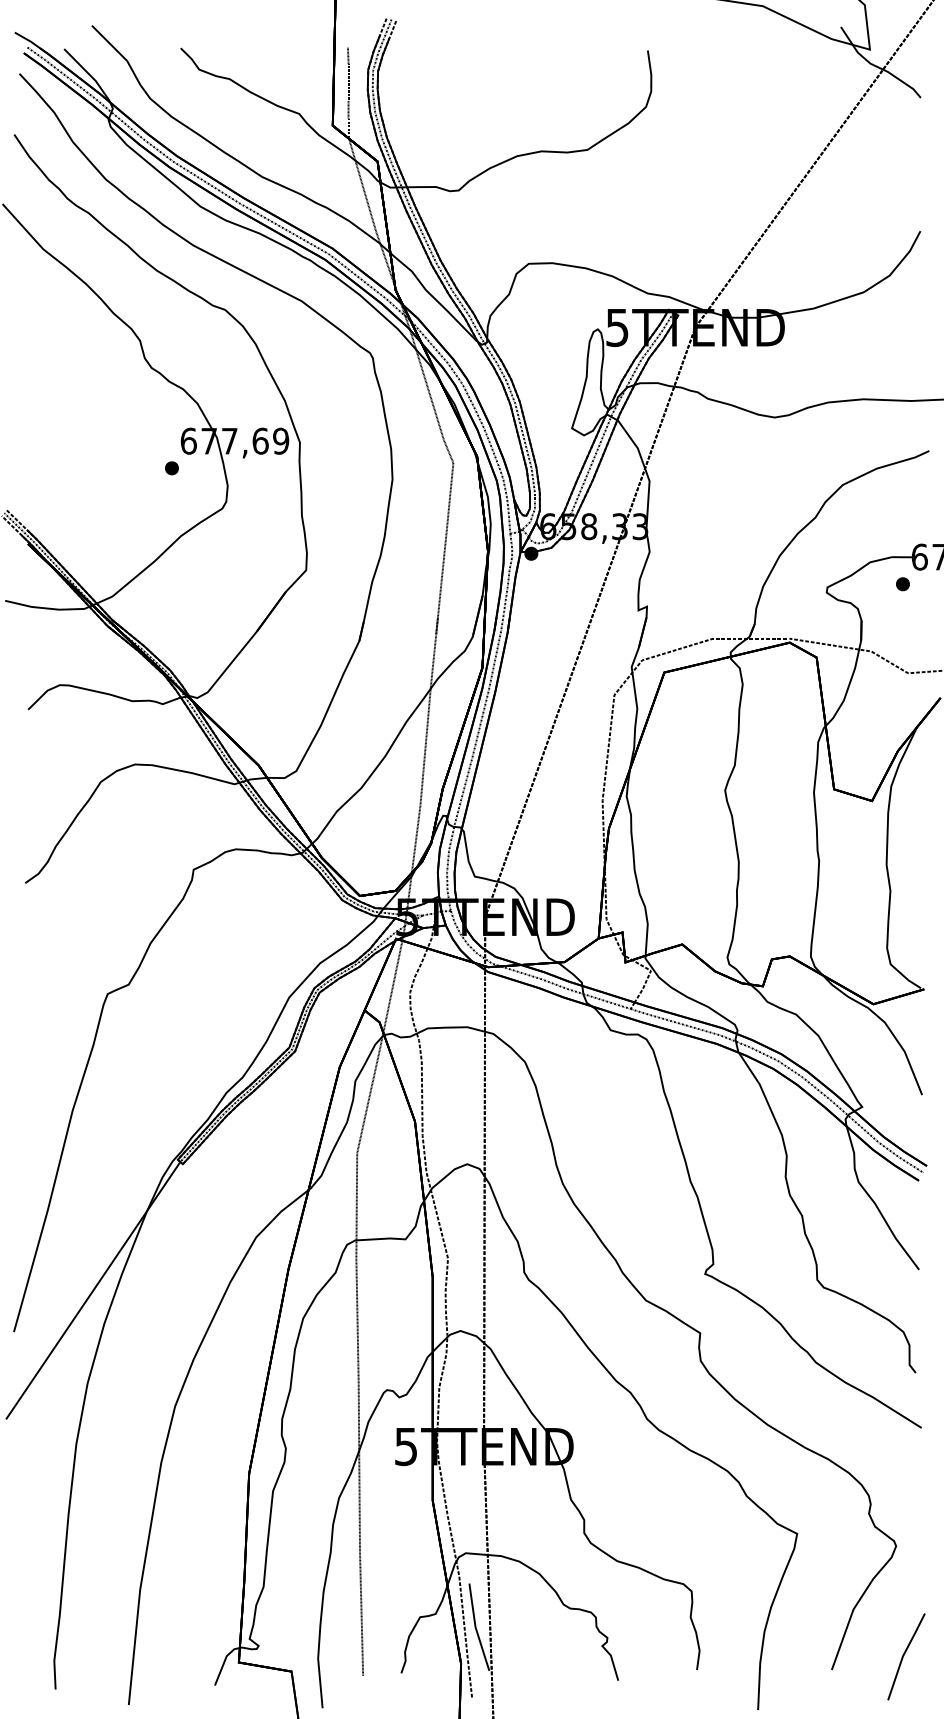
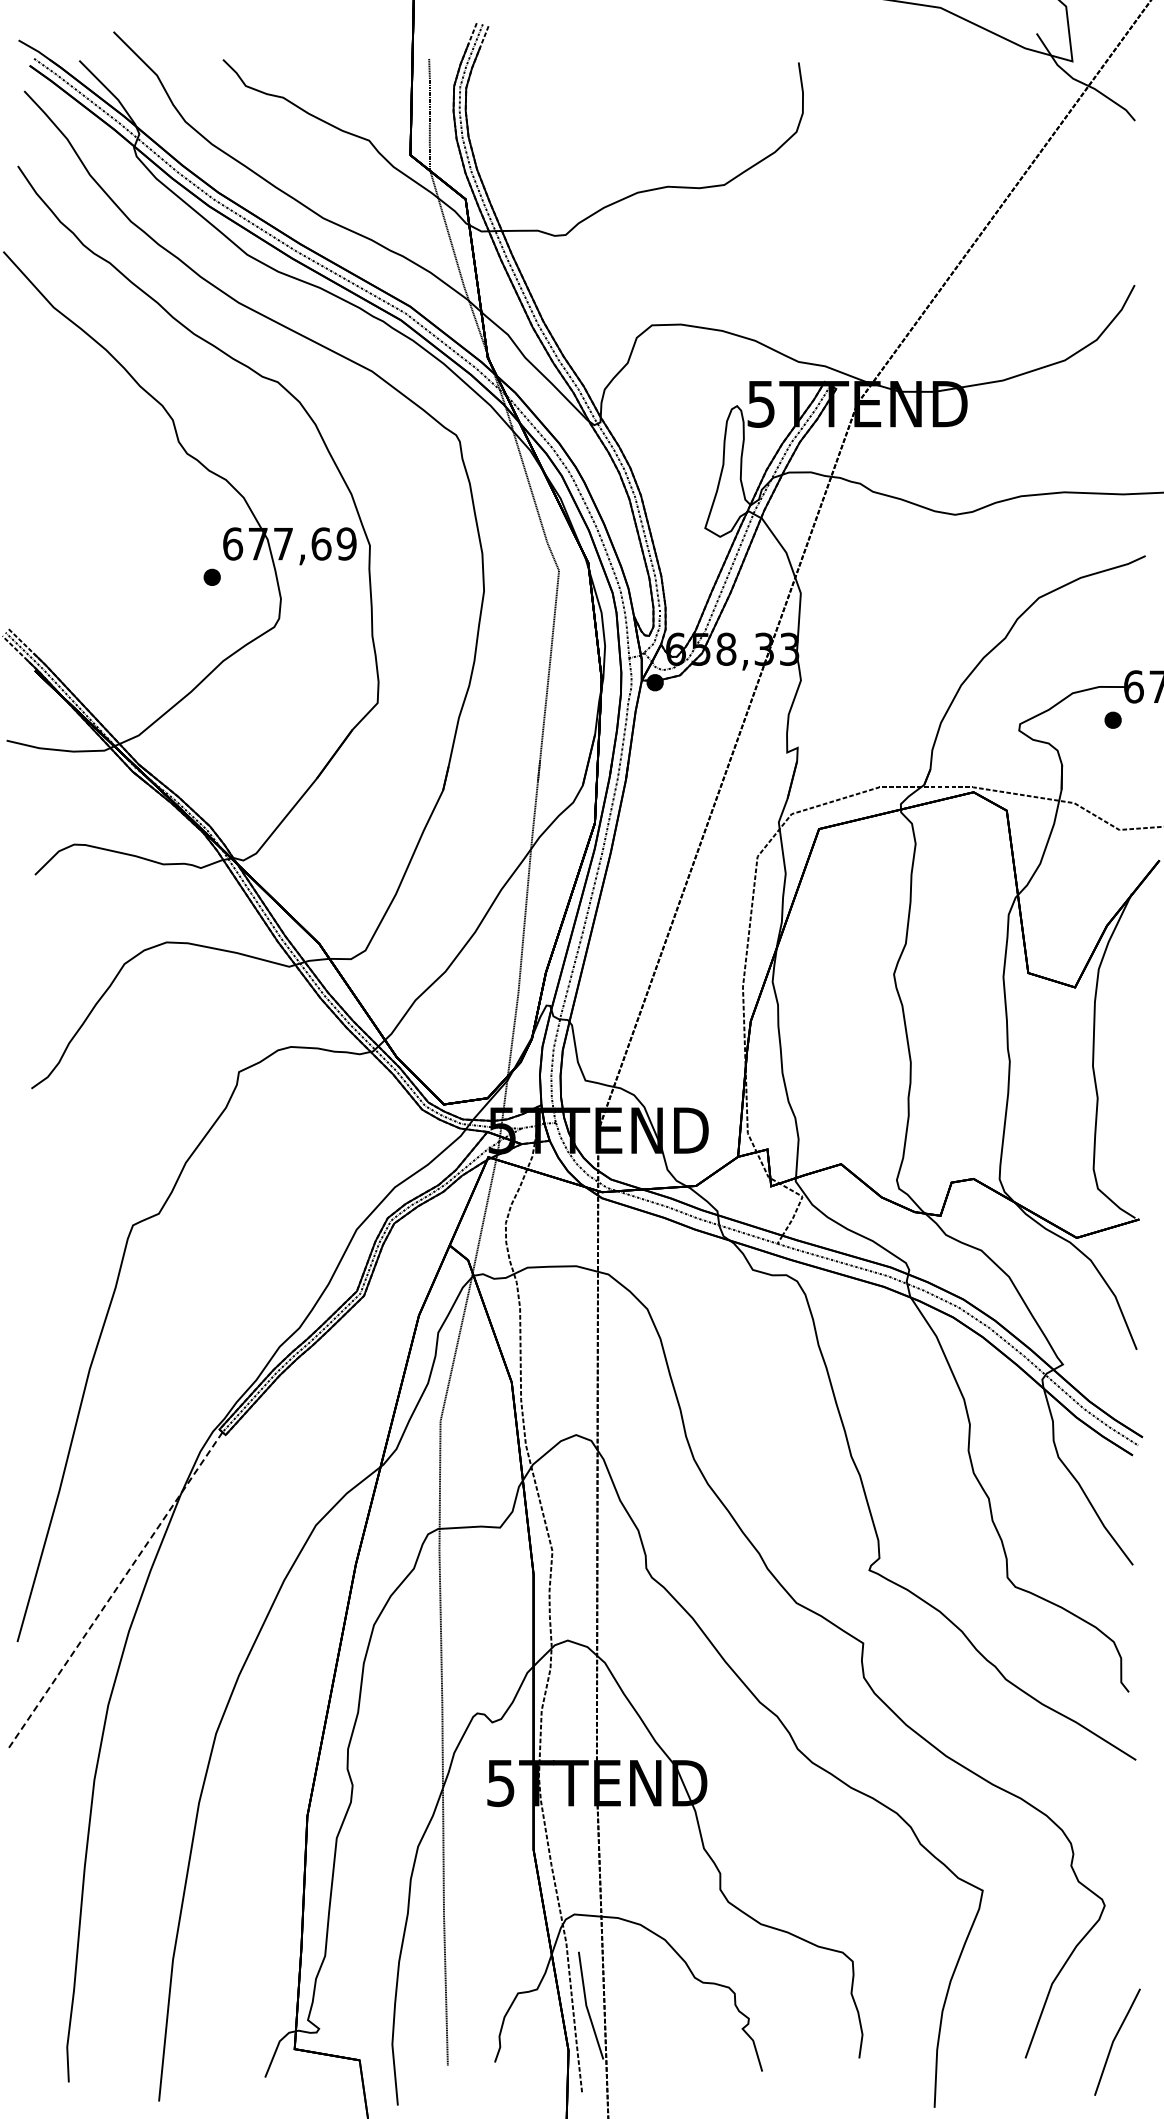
line: (93, 1290) -> (115, 1590), solid -> dashed

